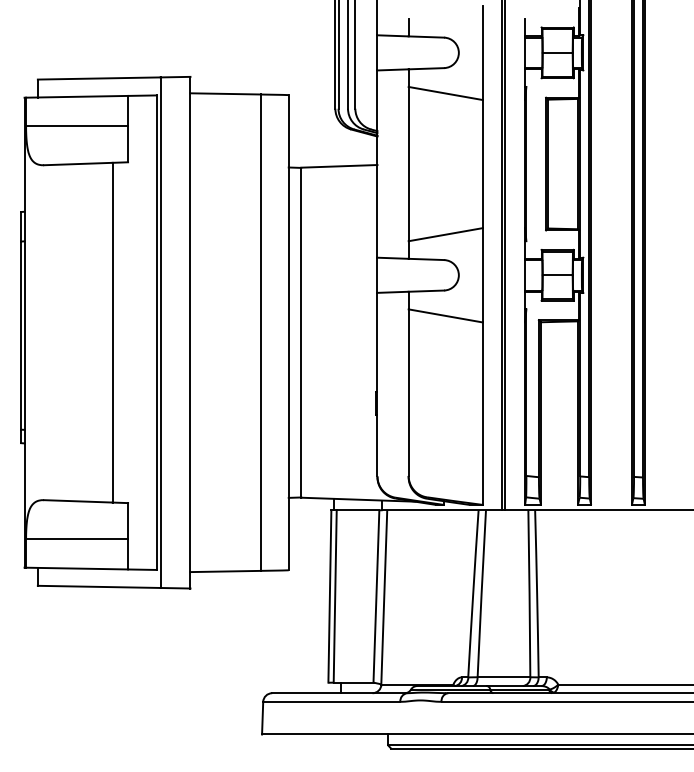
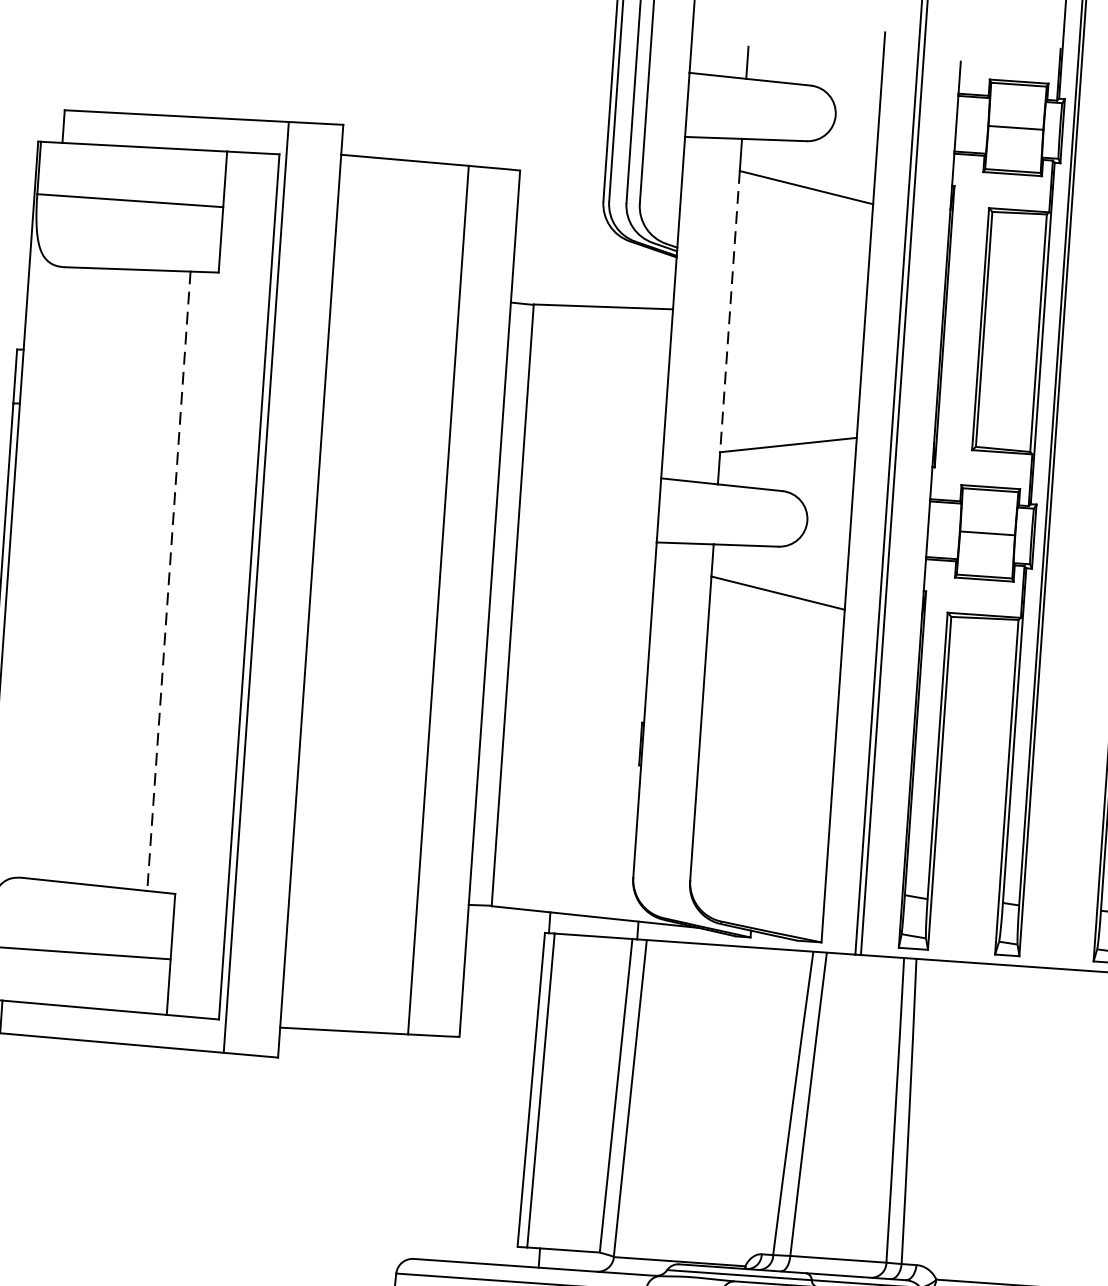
line: (408, 164) -> (729, 312), solid -> dashed
line: (112, 332) -> (168, 580), solid -> dashed

